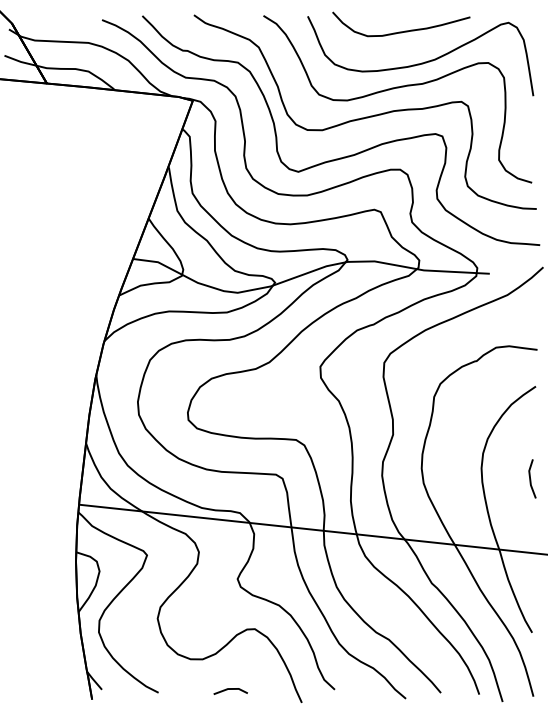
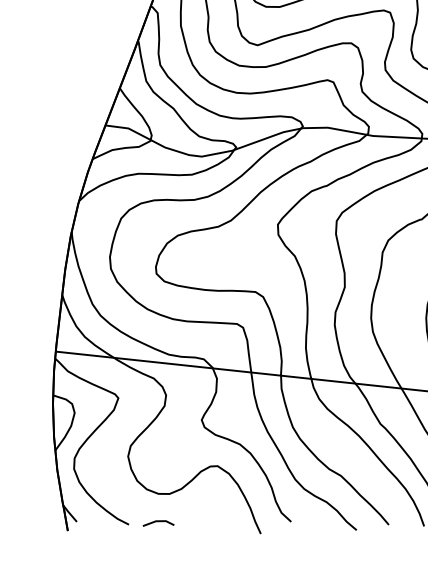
line: (230, 689) -> (158, 521), moved

